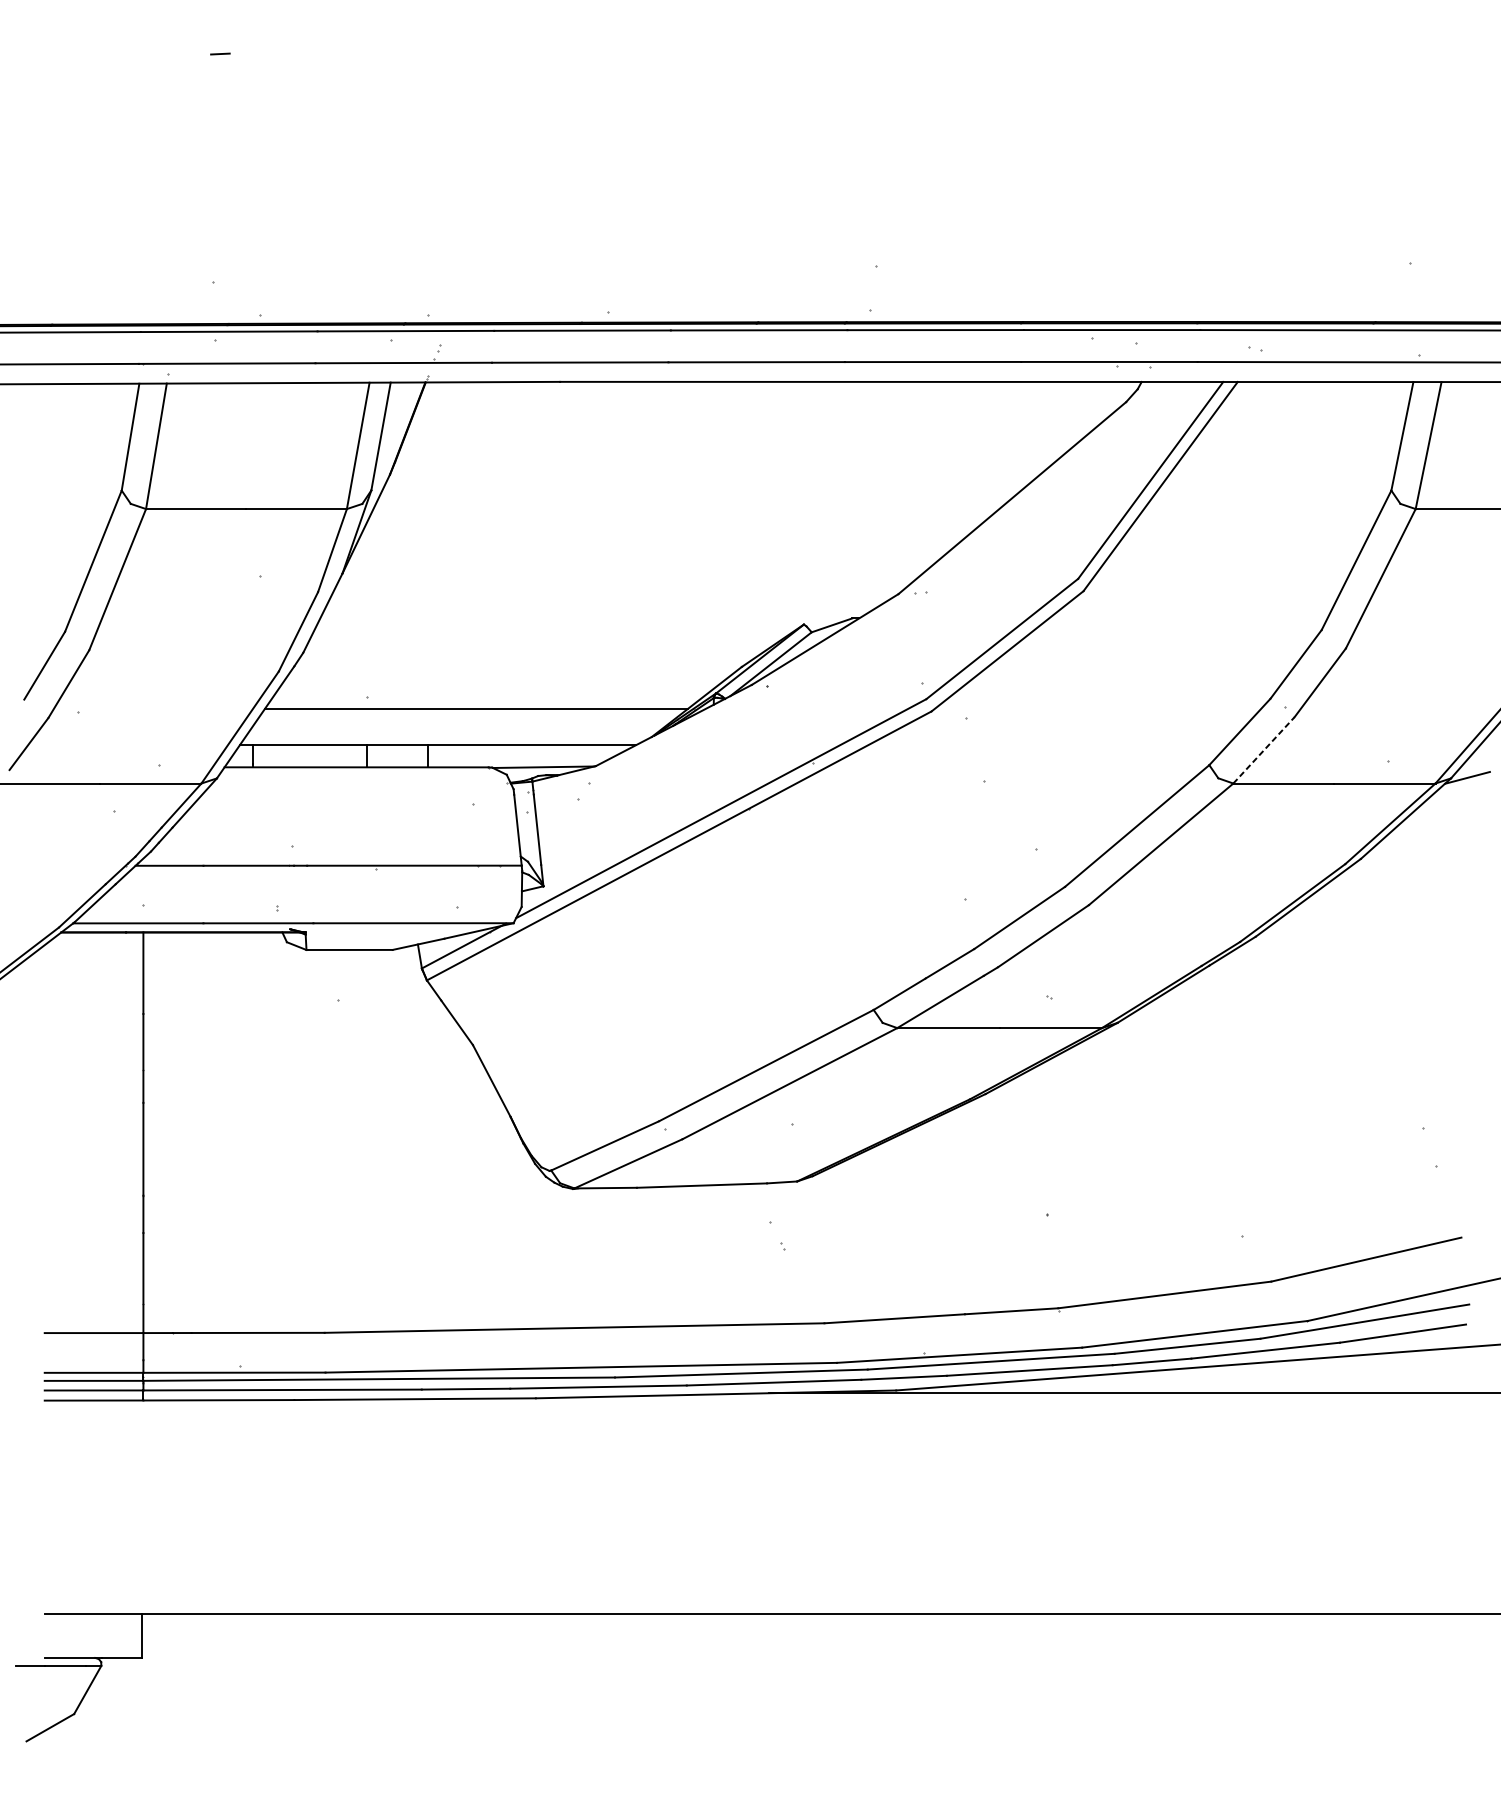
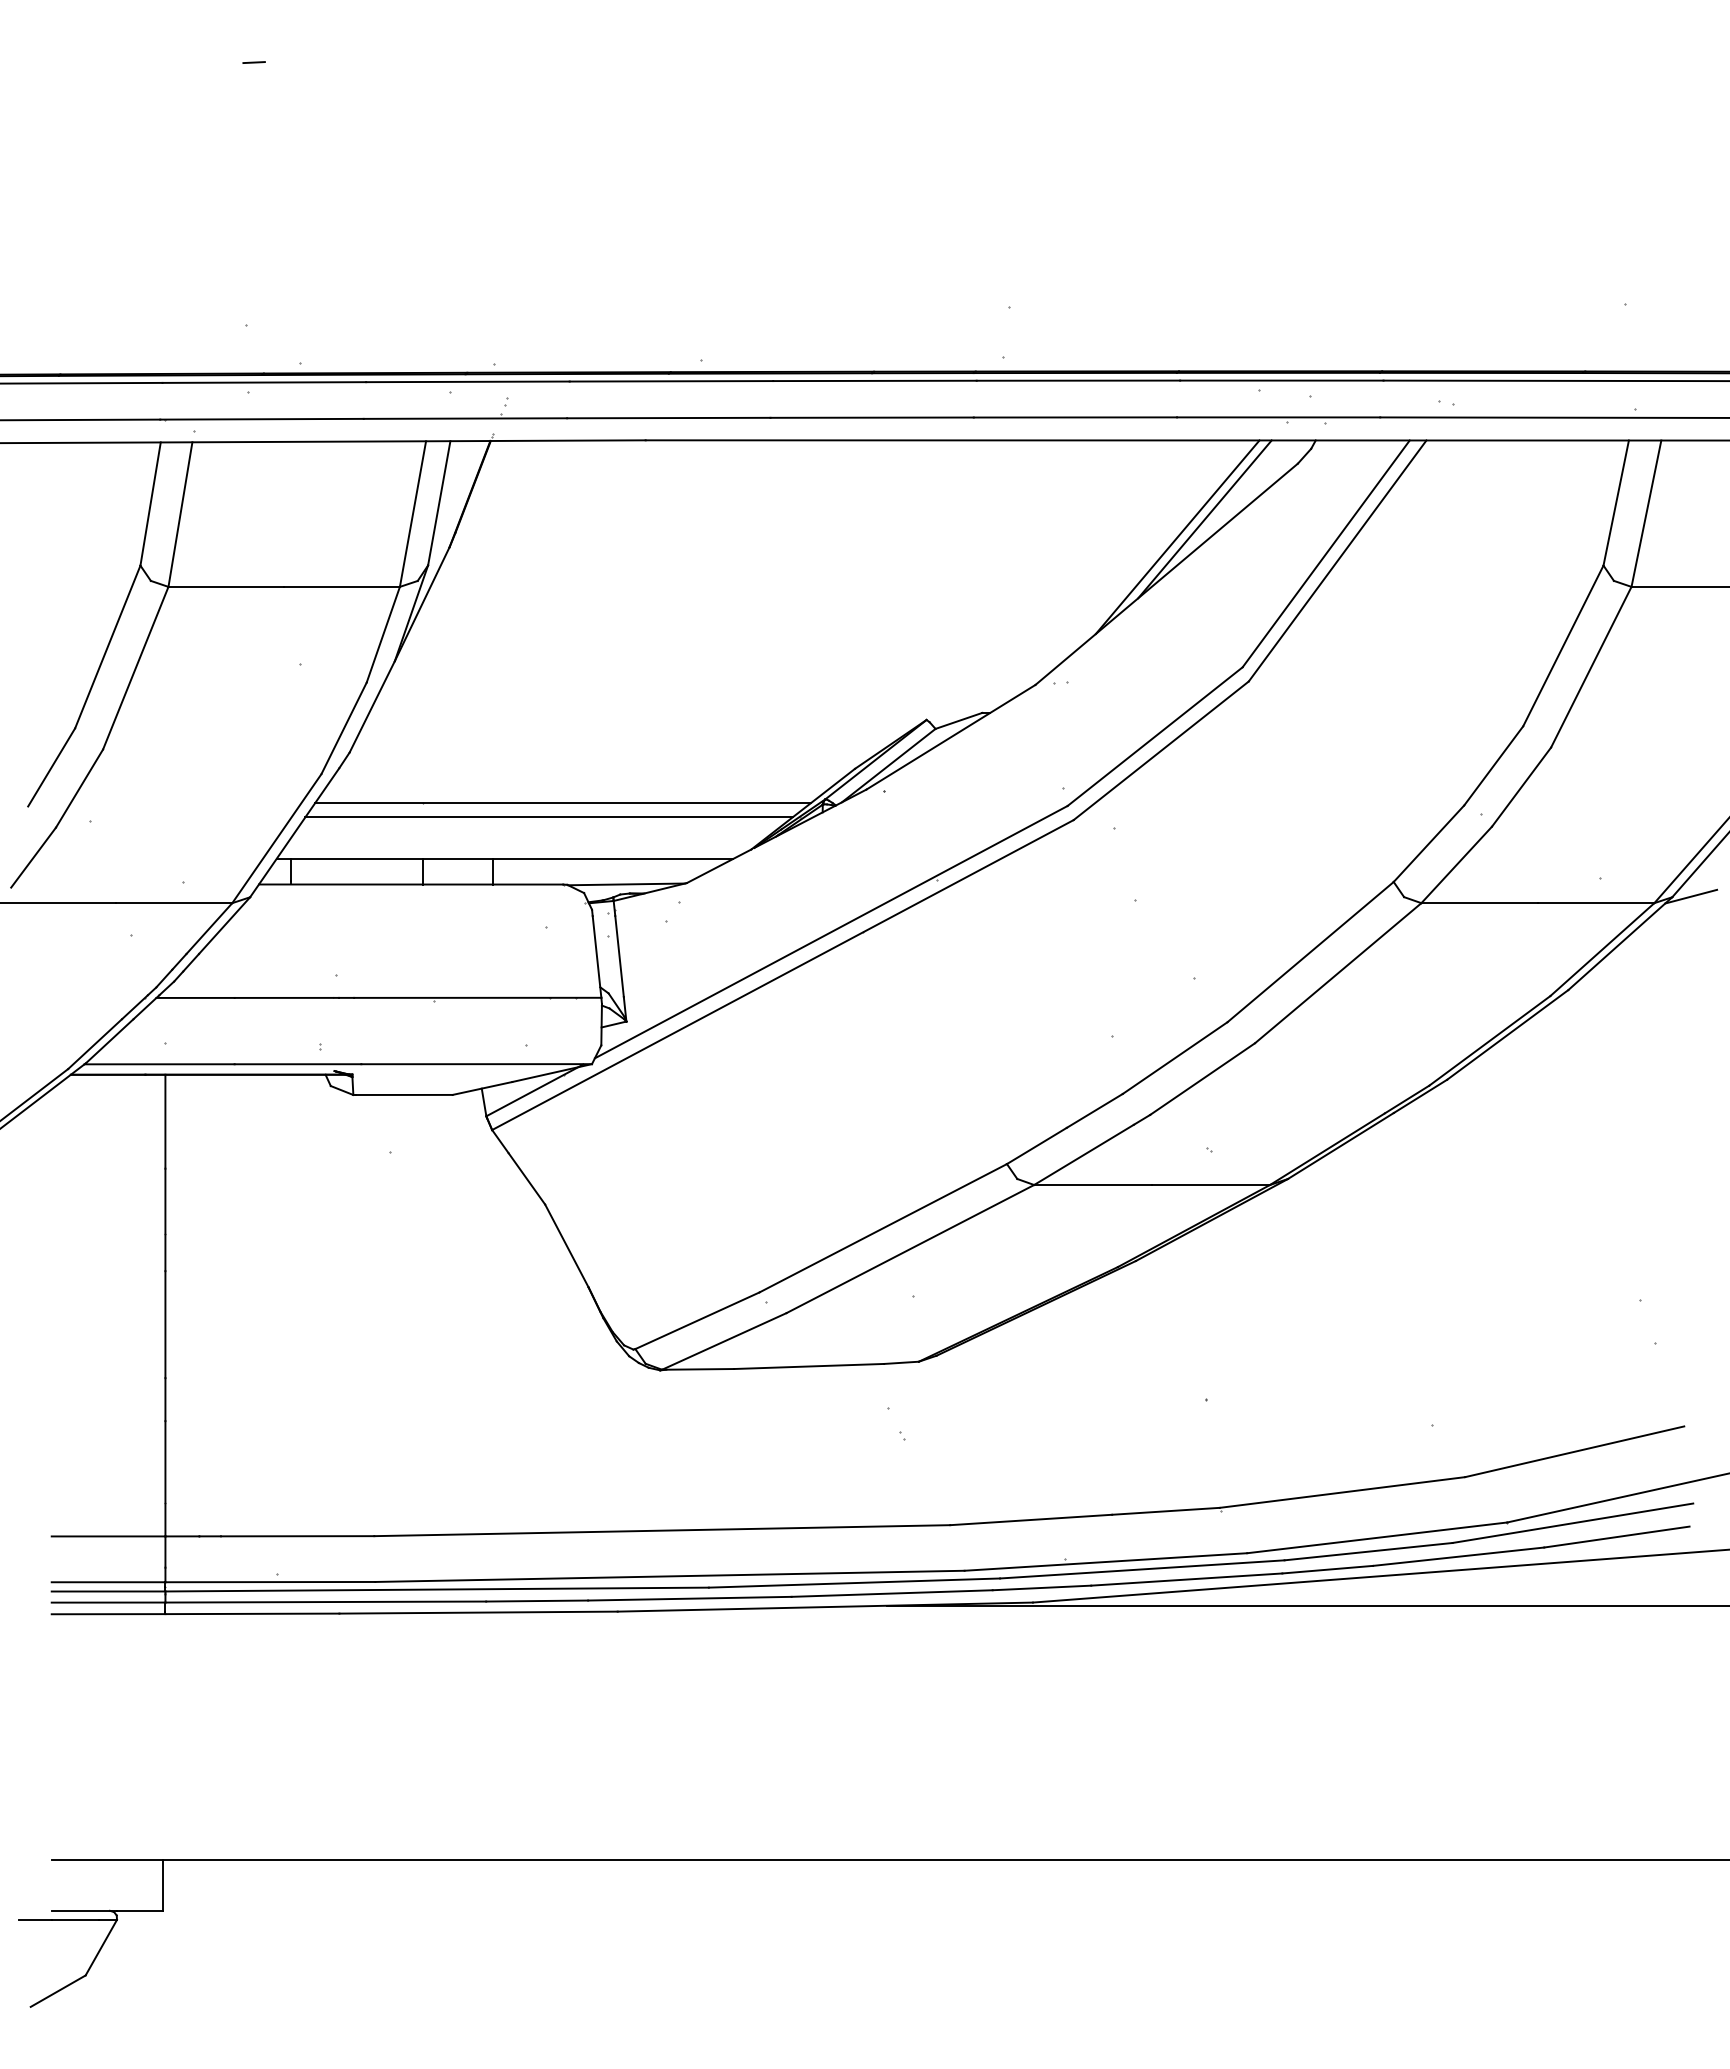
line: (1045, 450) -> (1204, 519), added
line: (1021, 466) -> (1177, 537), added
line: (488, 697) -> (563, 803), added
line: (1264, 749) -> (1457, 864), dashed -> solid

